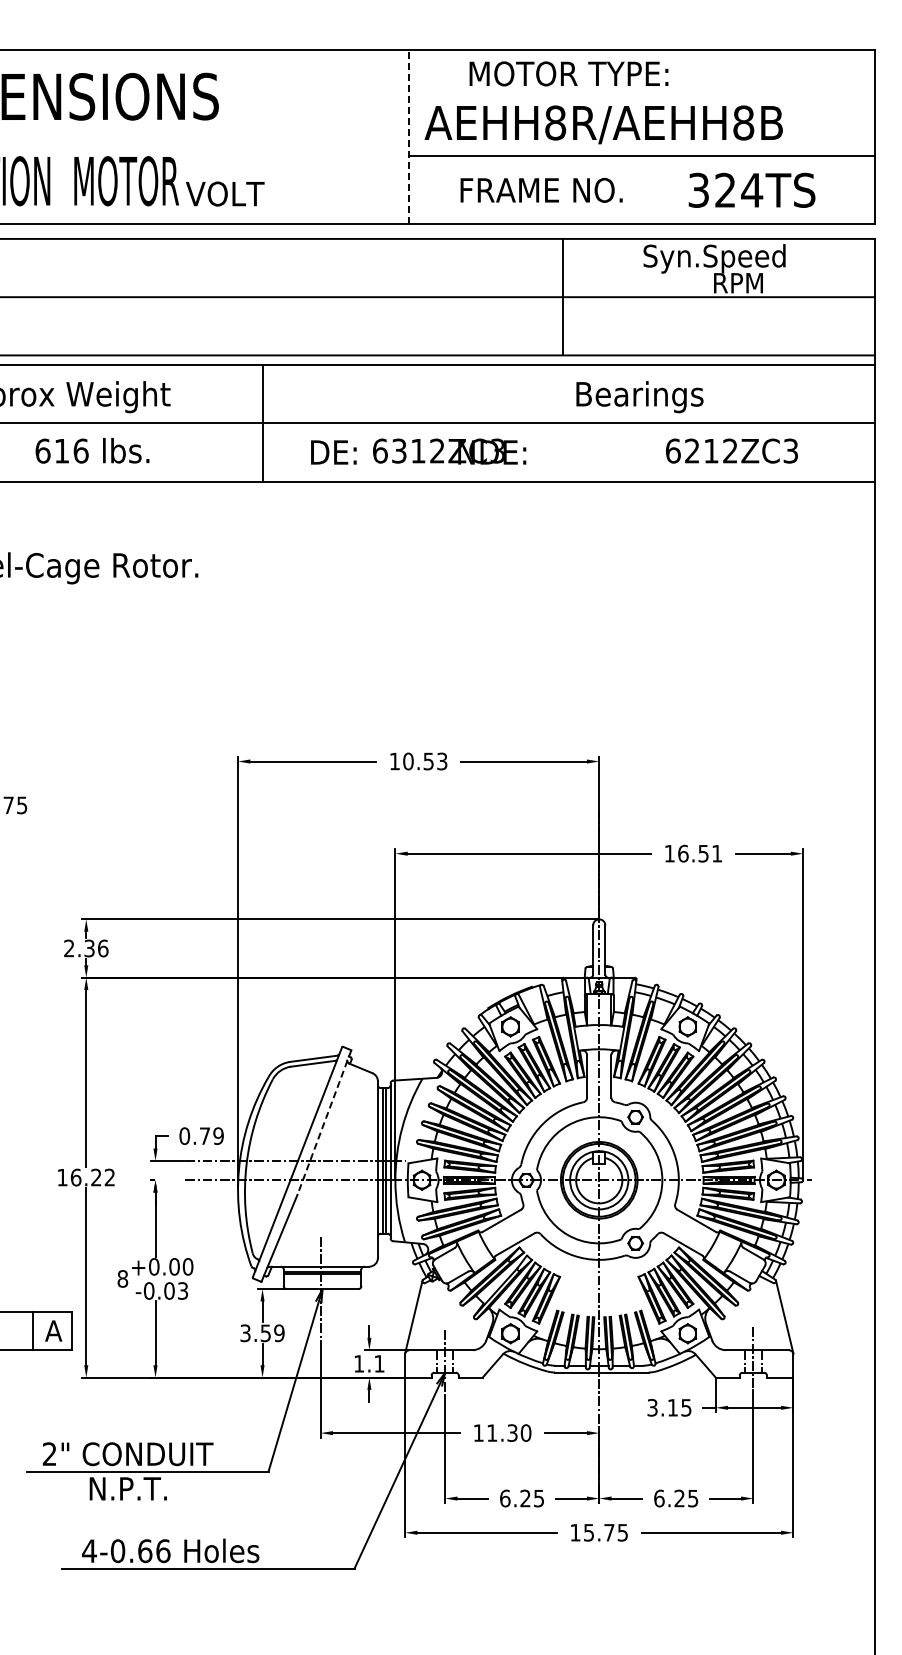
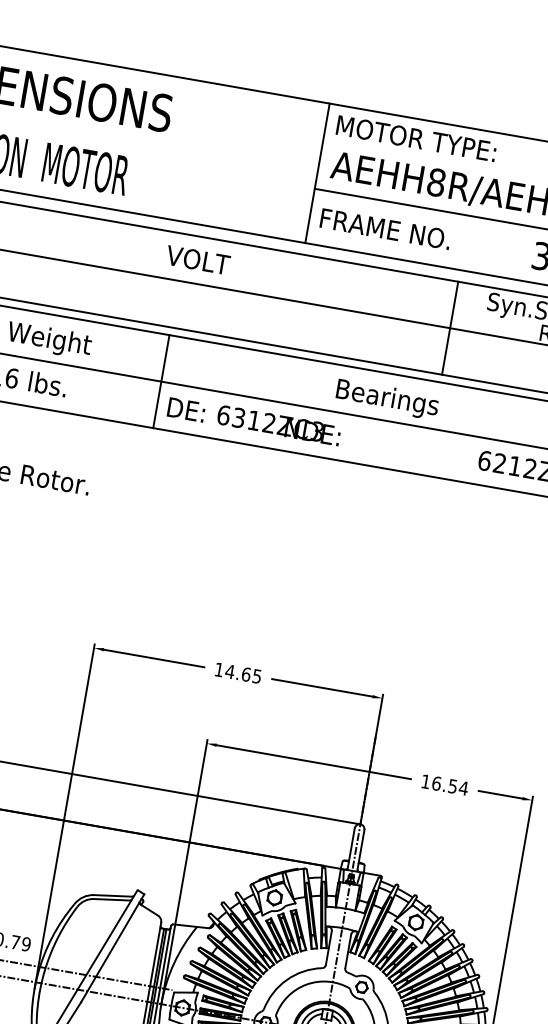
text: (568, 73) -> (416, 138), moved
line: (408, 136) -> (317, 172), dashed -> solid
text: (541, 189) -> (385, 228), moved
text: (225, 193) -> (198, 259), moved
line: (563, 296) -> (450, 327), moved
text: (639, 397) -> (387, 399), moved
text: (418, 451) -> (254, 420), moved
text: (424, 761) -> (242, 673), 10.53 -> 14.65
text: (716, 853) -> (463, 788), 16.51 -> 16.54
line: (324, 1123) -> (112, 949), dashed -> solid

